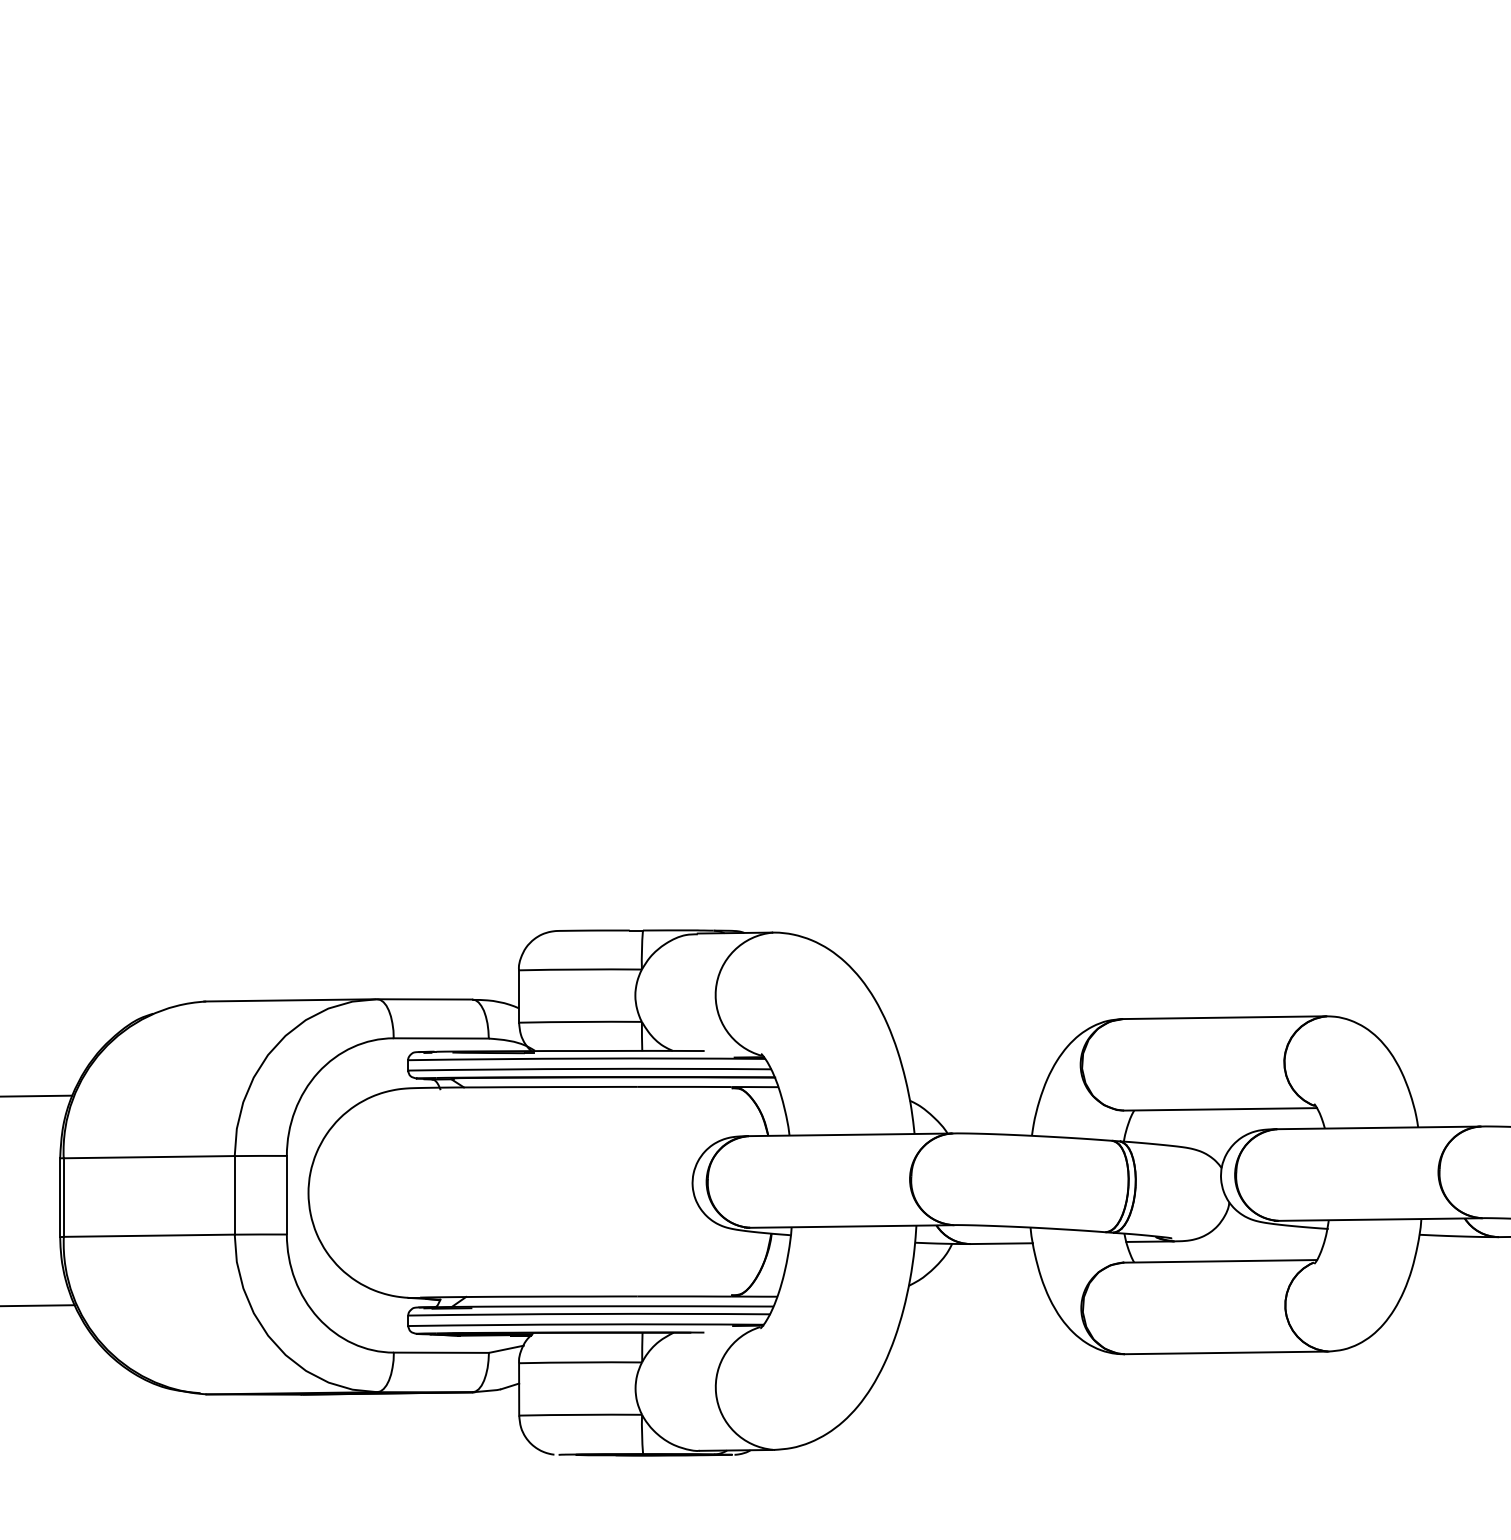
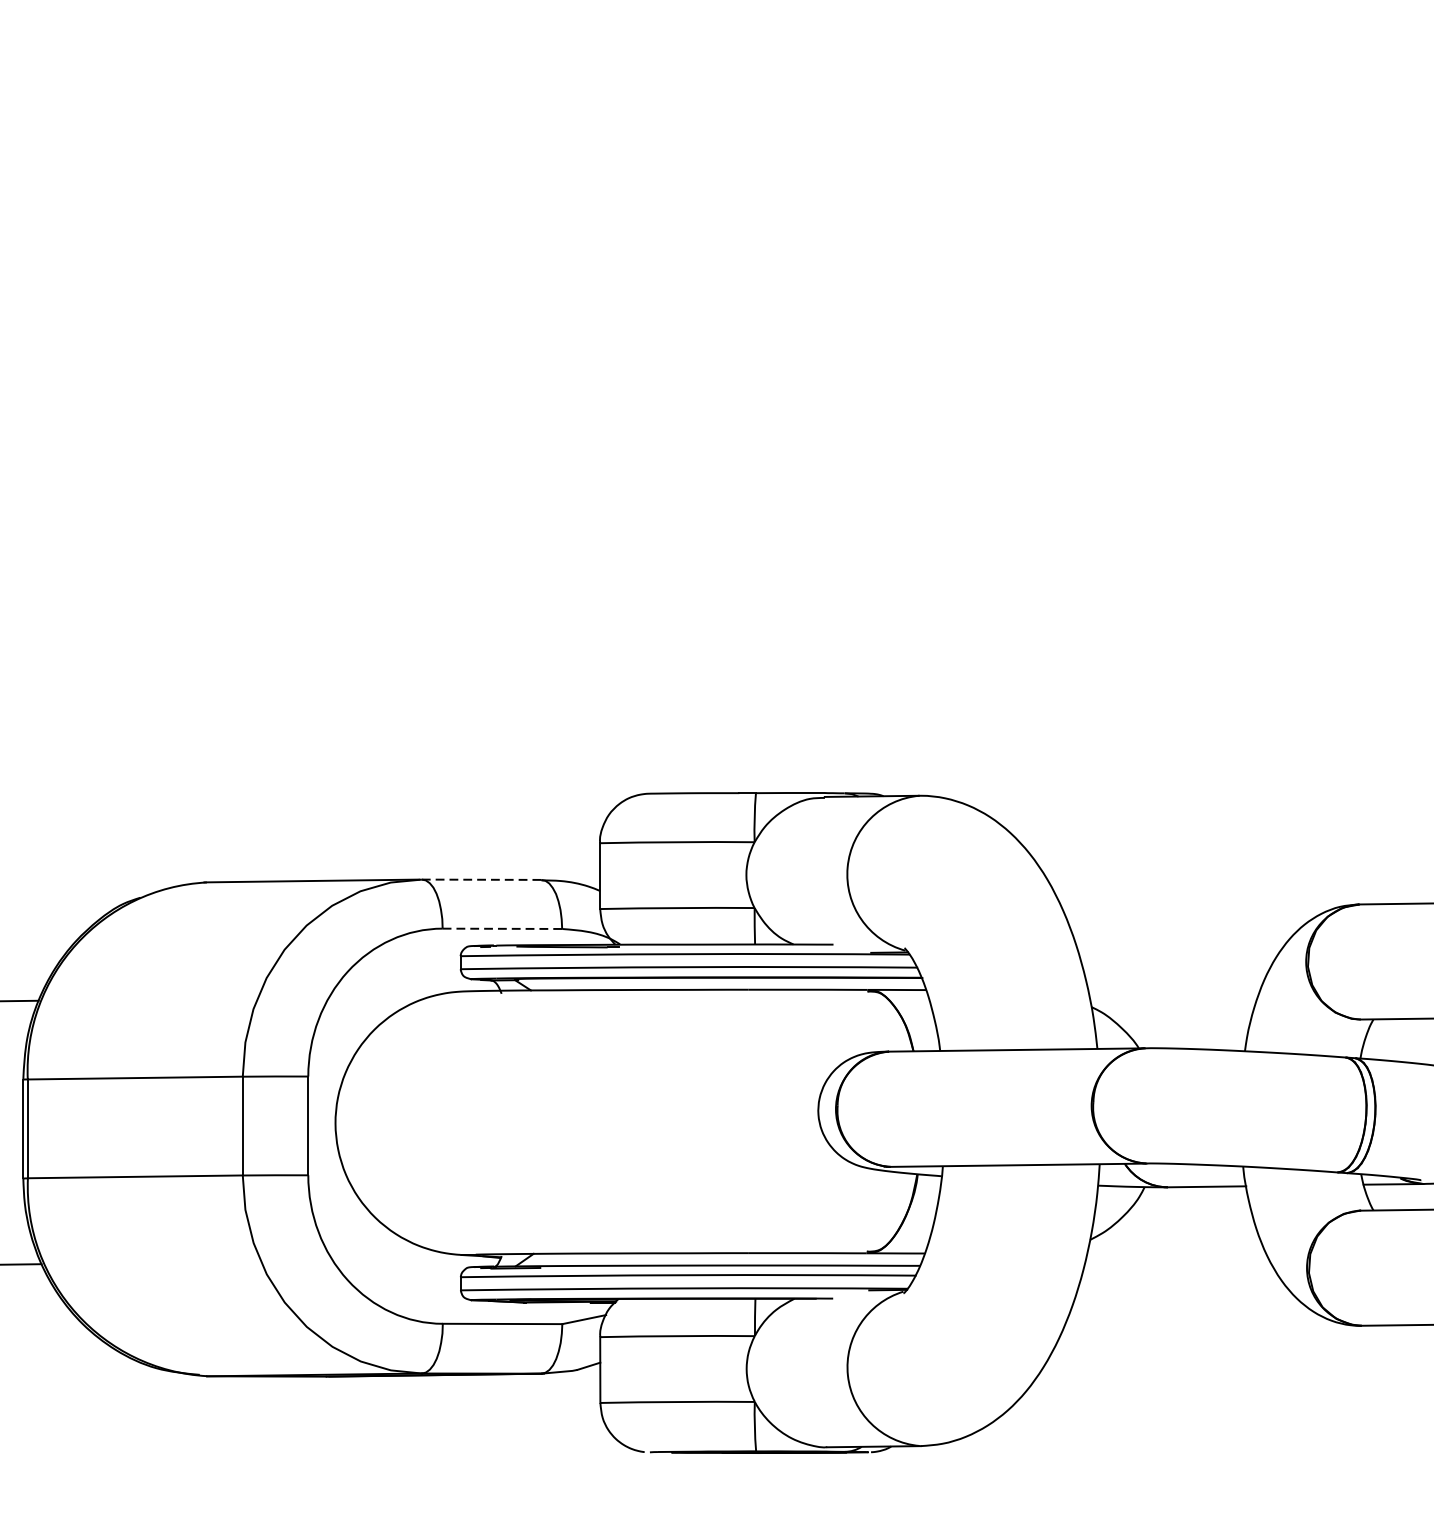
line: (424, 999) -> (481, 879), solid -> dashed
line: (441, 1038) -> (502, 928), solid -> dashed

